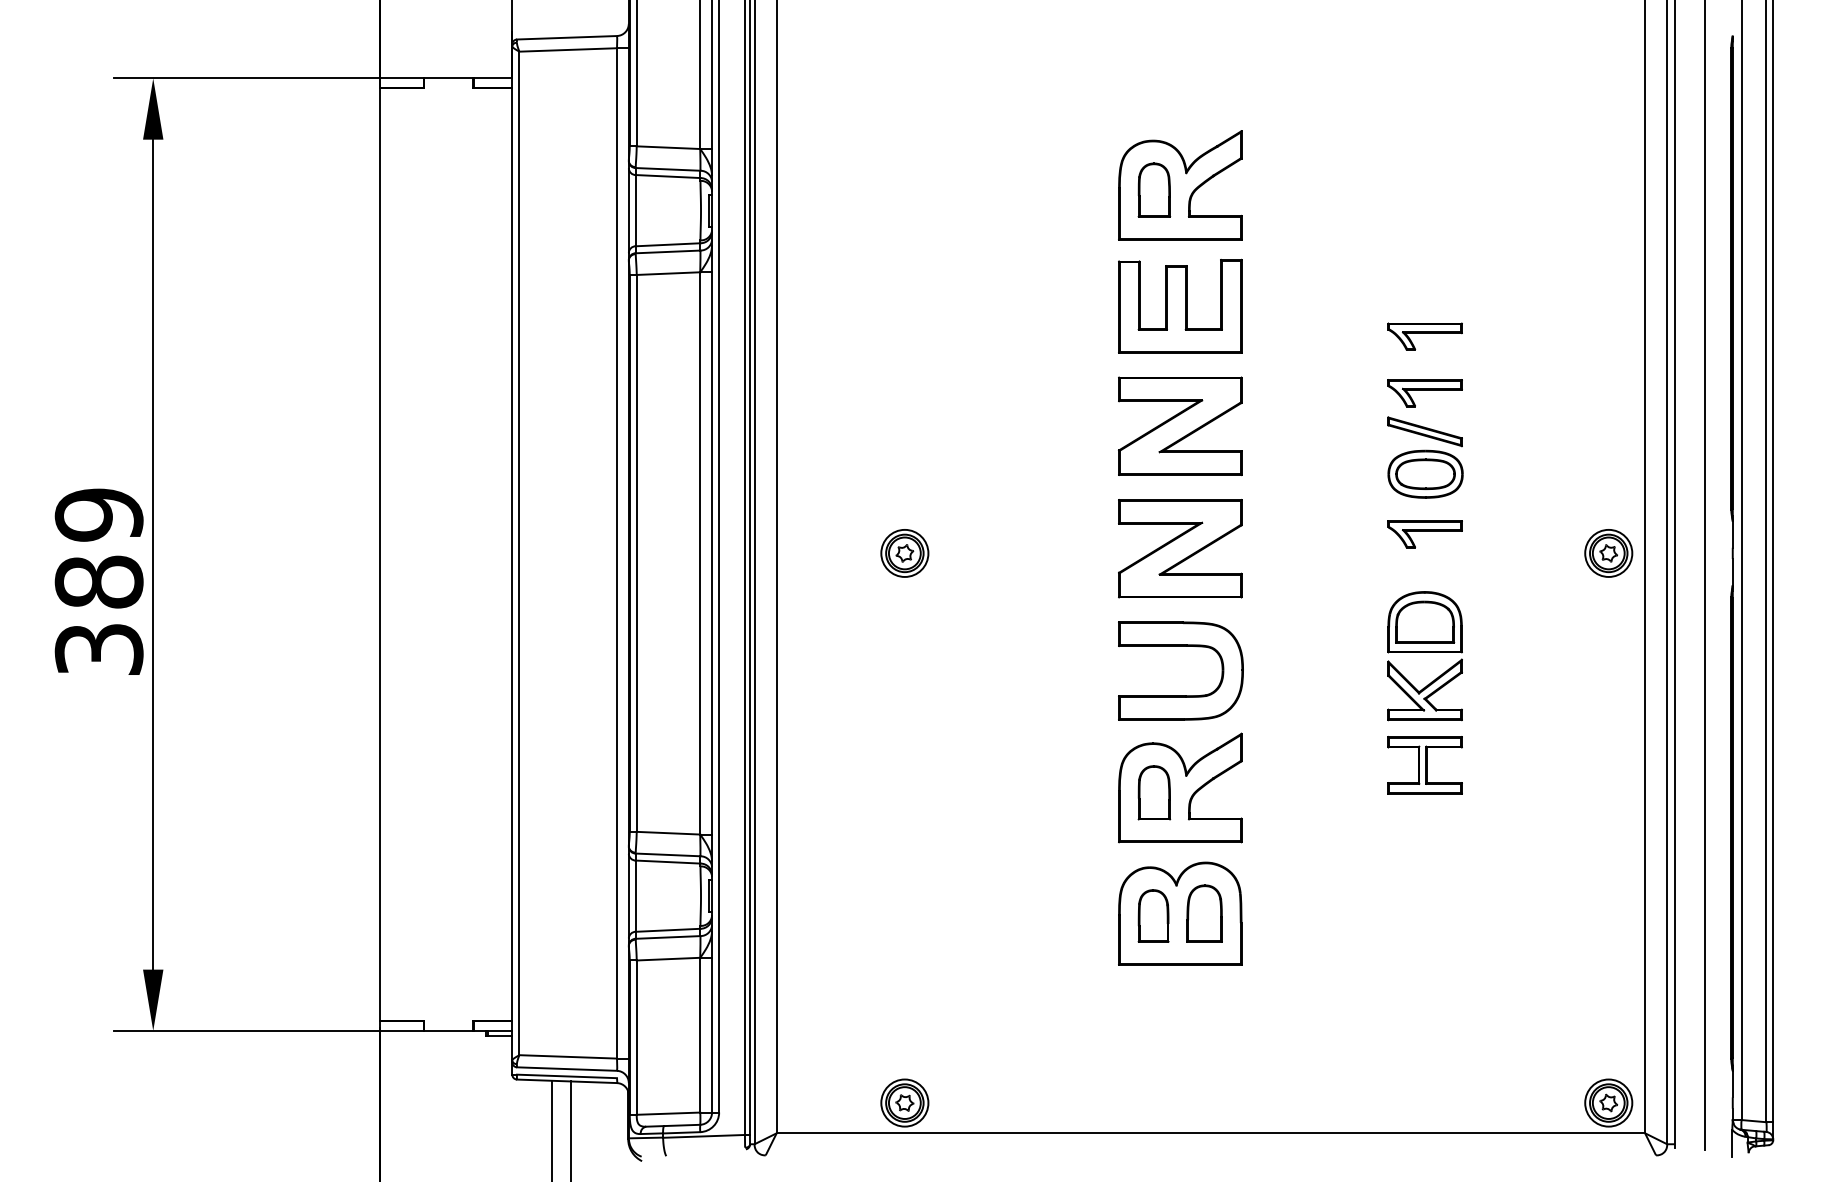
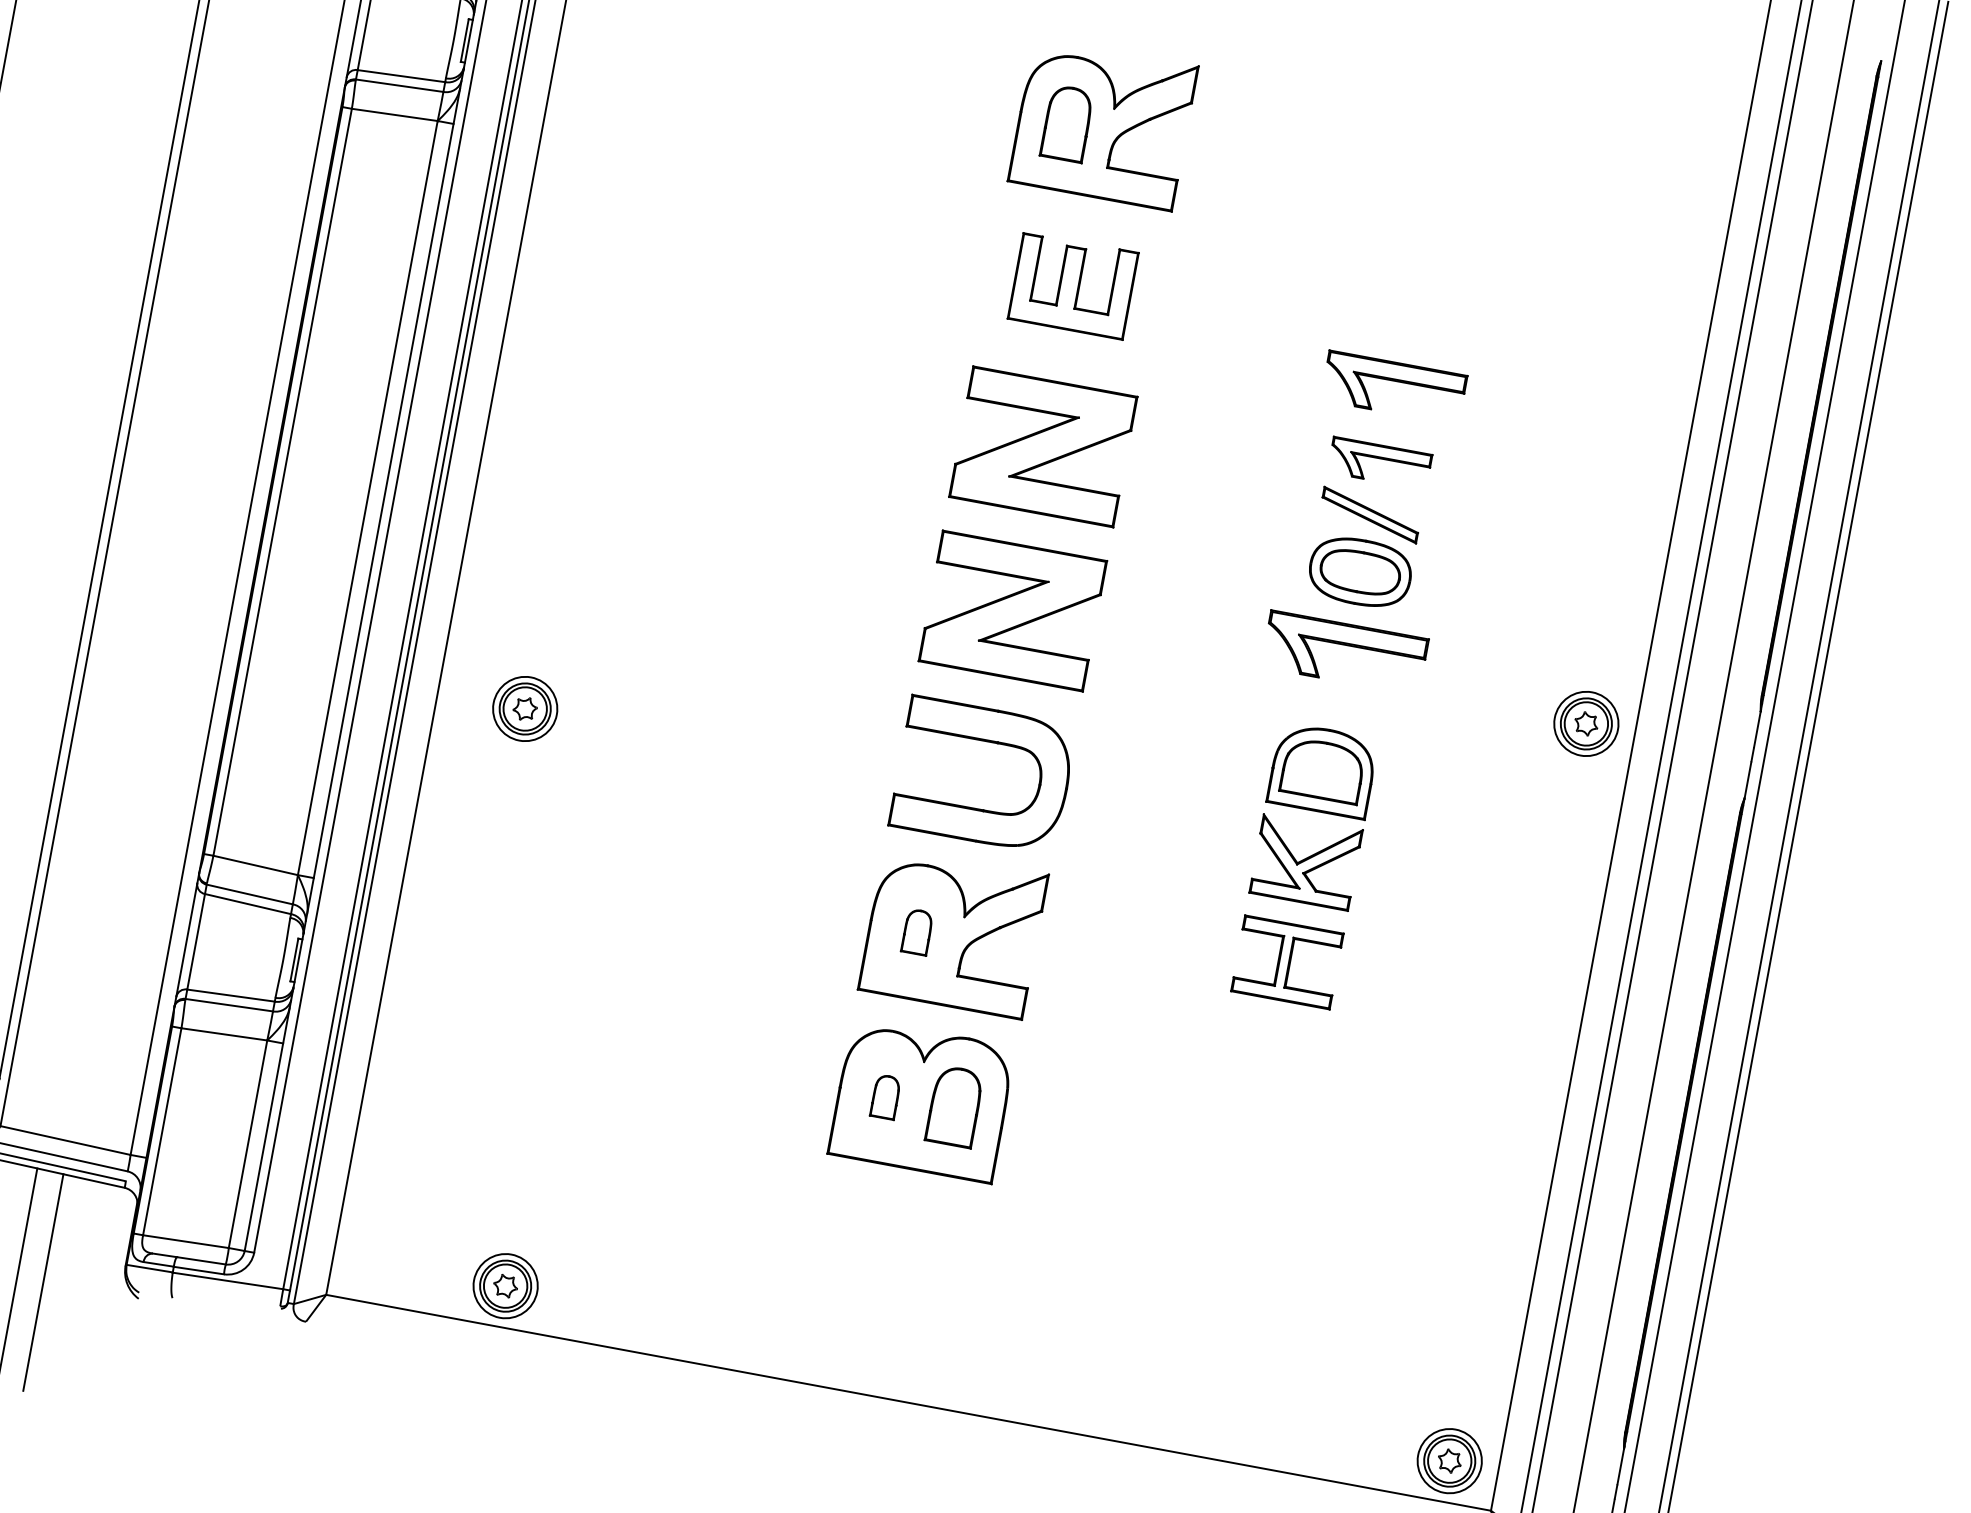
part: (1180, 305) -> (1073, 284), size x0.7
part: (1424, 336) -> (1393, 387), size x1.4
part: (1424, 534) -> (1343, 652), size x1.6
part: (904, 553) -> (524, 709), moved
part: (1154, 792) -> (917, 931), size x0.6
part: (1153, 915) -> (885, 1096), size x0.6

